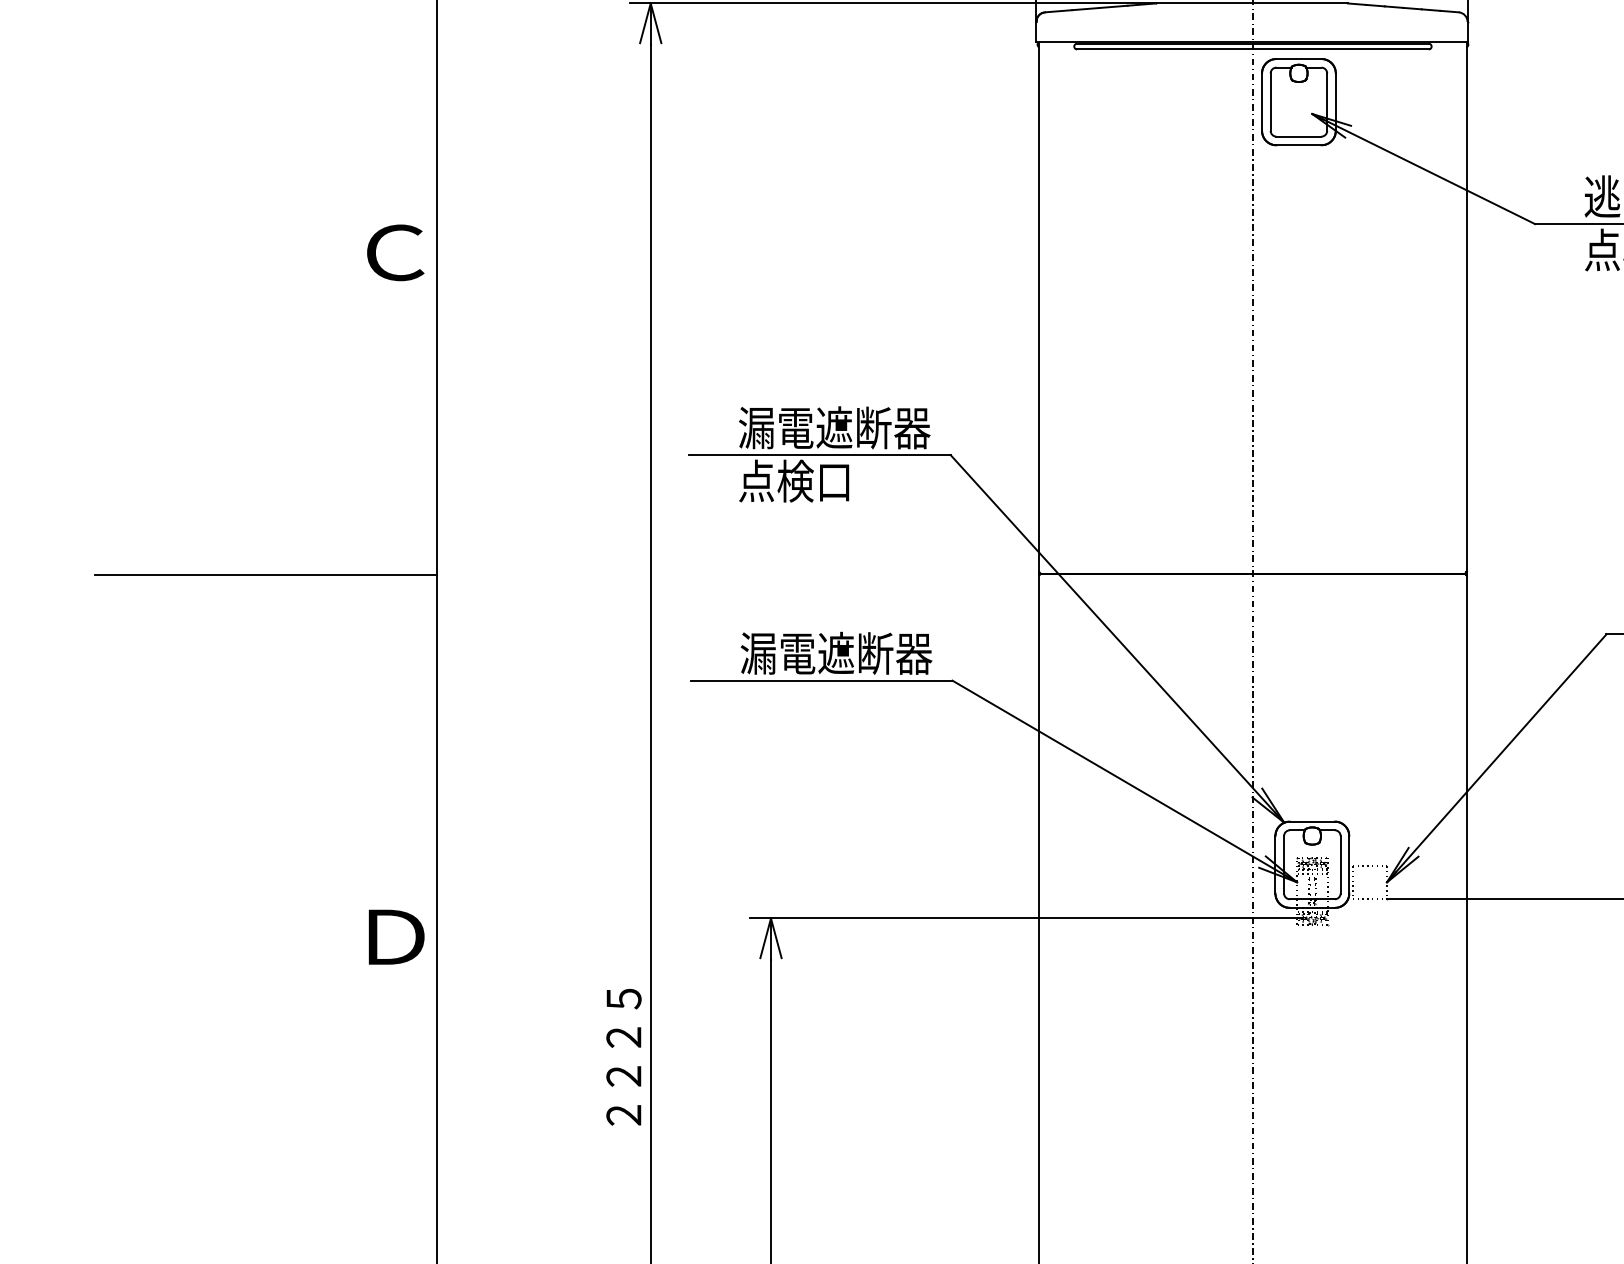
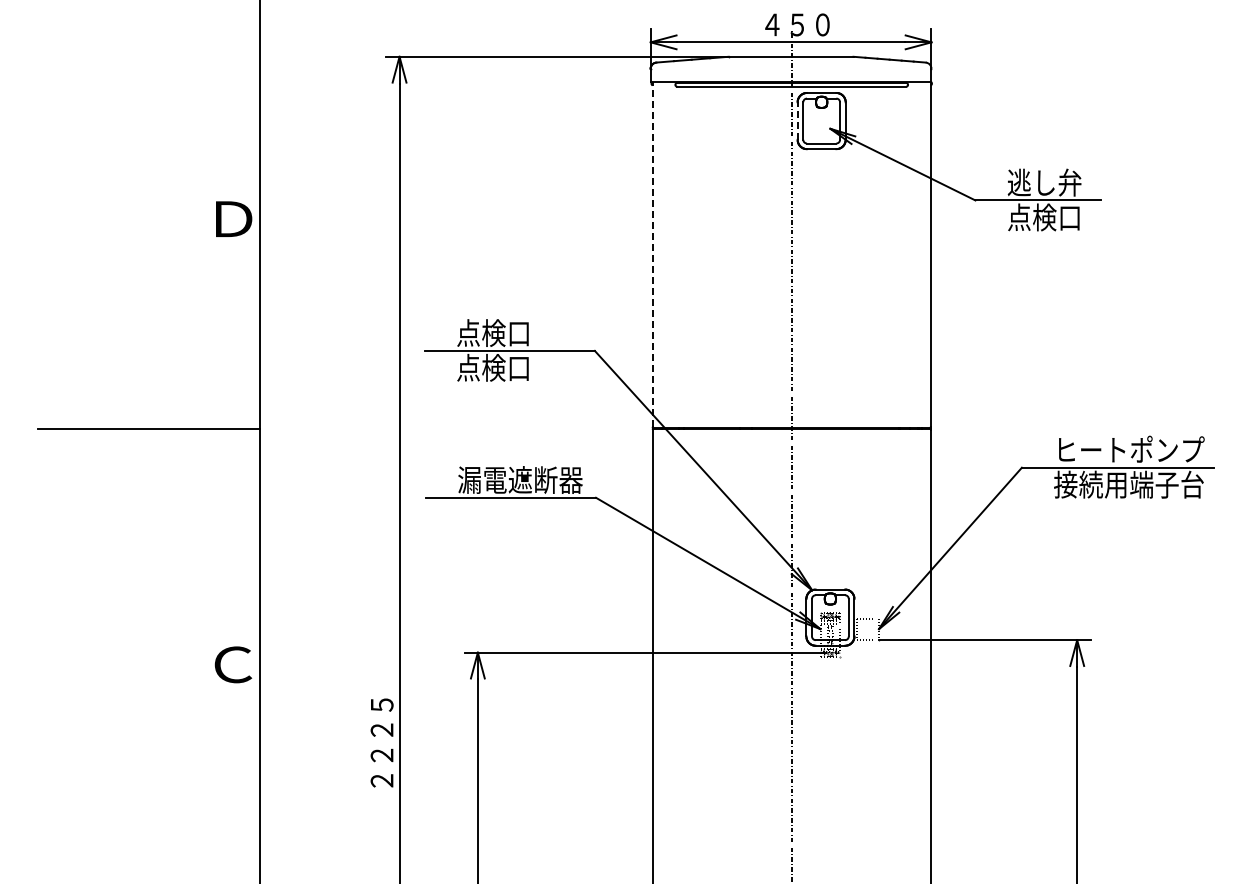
line: (1261, 102) -> (797, 121), solid -> dashed
text: (395, 251) -> (233, 218), Ｃ -> Ｄ
line: (1039, 307) -> (652, 254), solid -> dashed
text: (834, 428) -> (519, 333), 漏電遮断器 -> 点検口
text: (395, 936) -> (233, 664), Ｄ -> Ｃ

